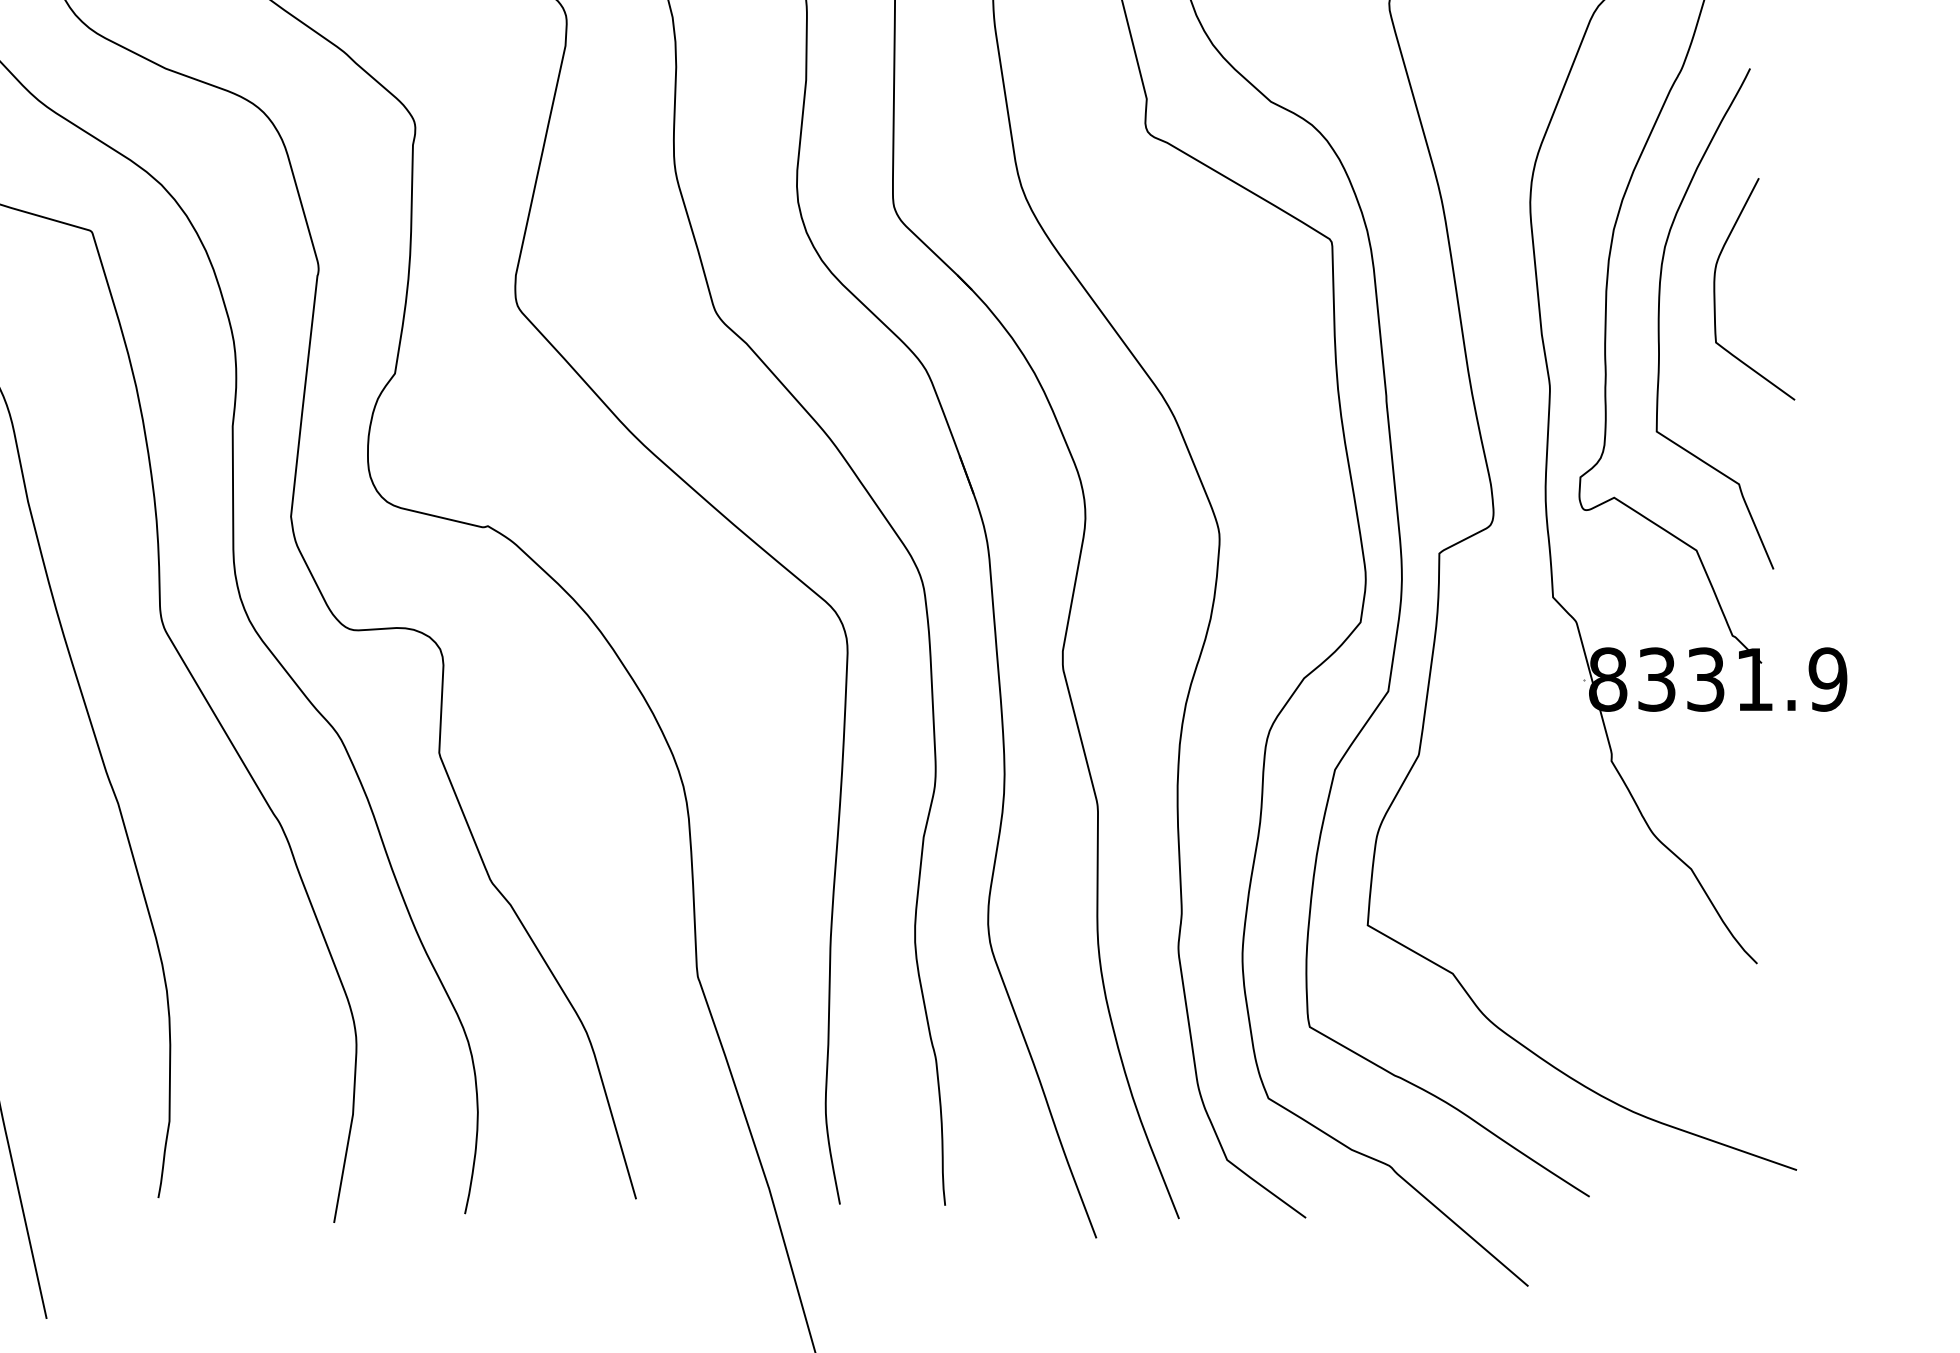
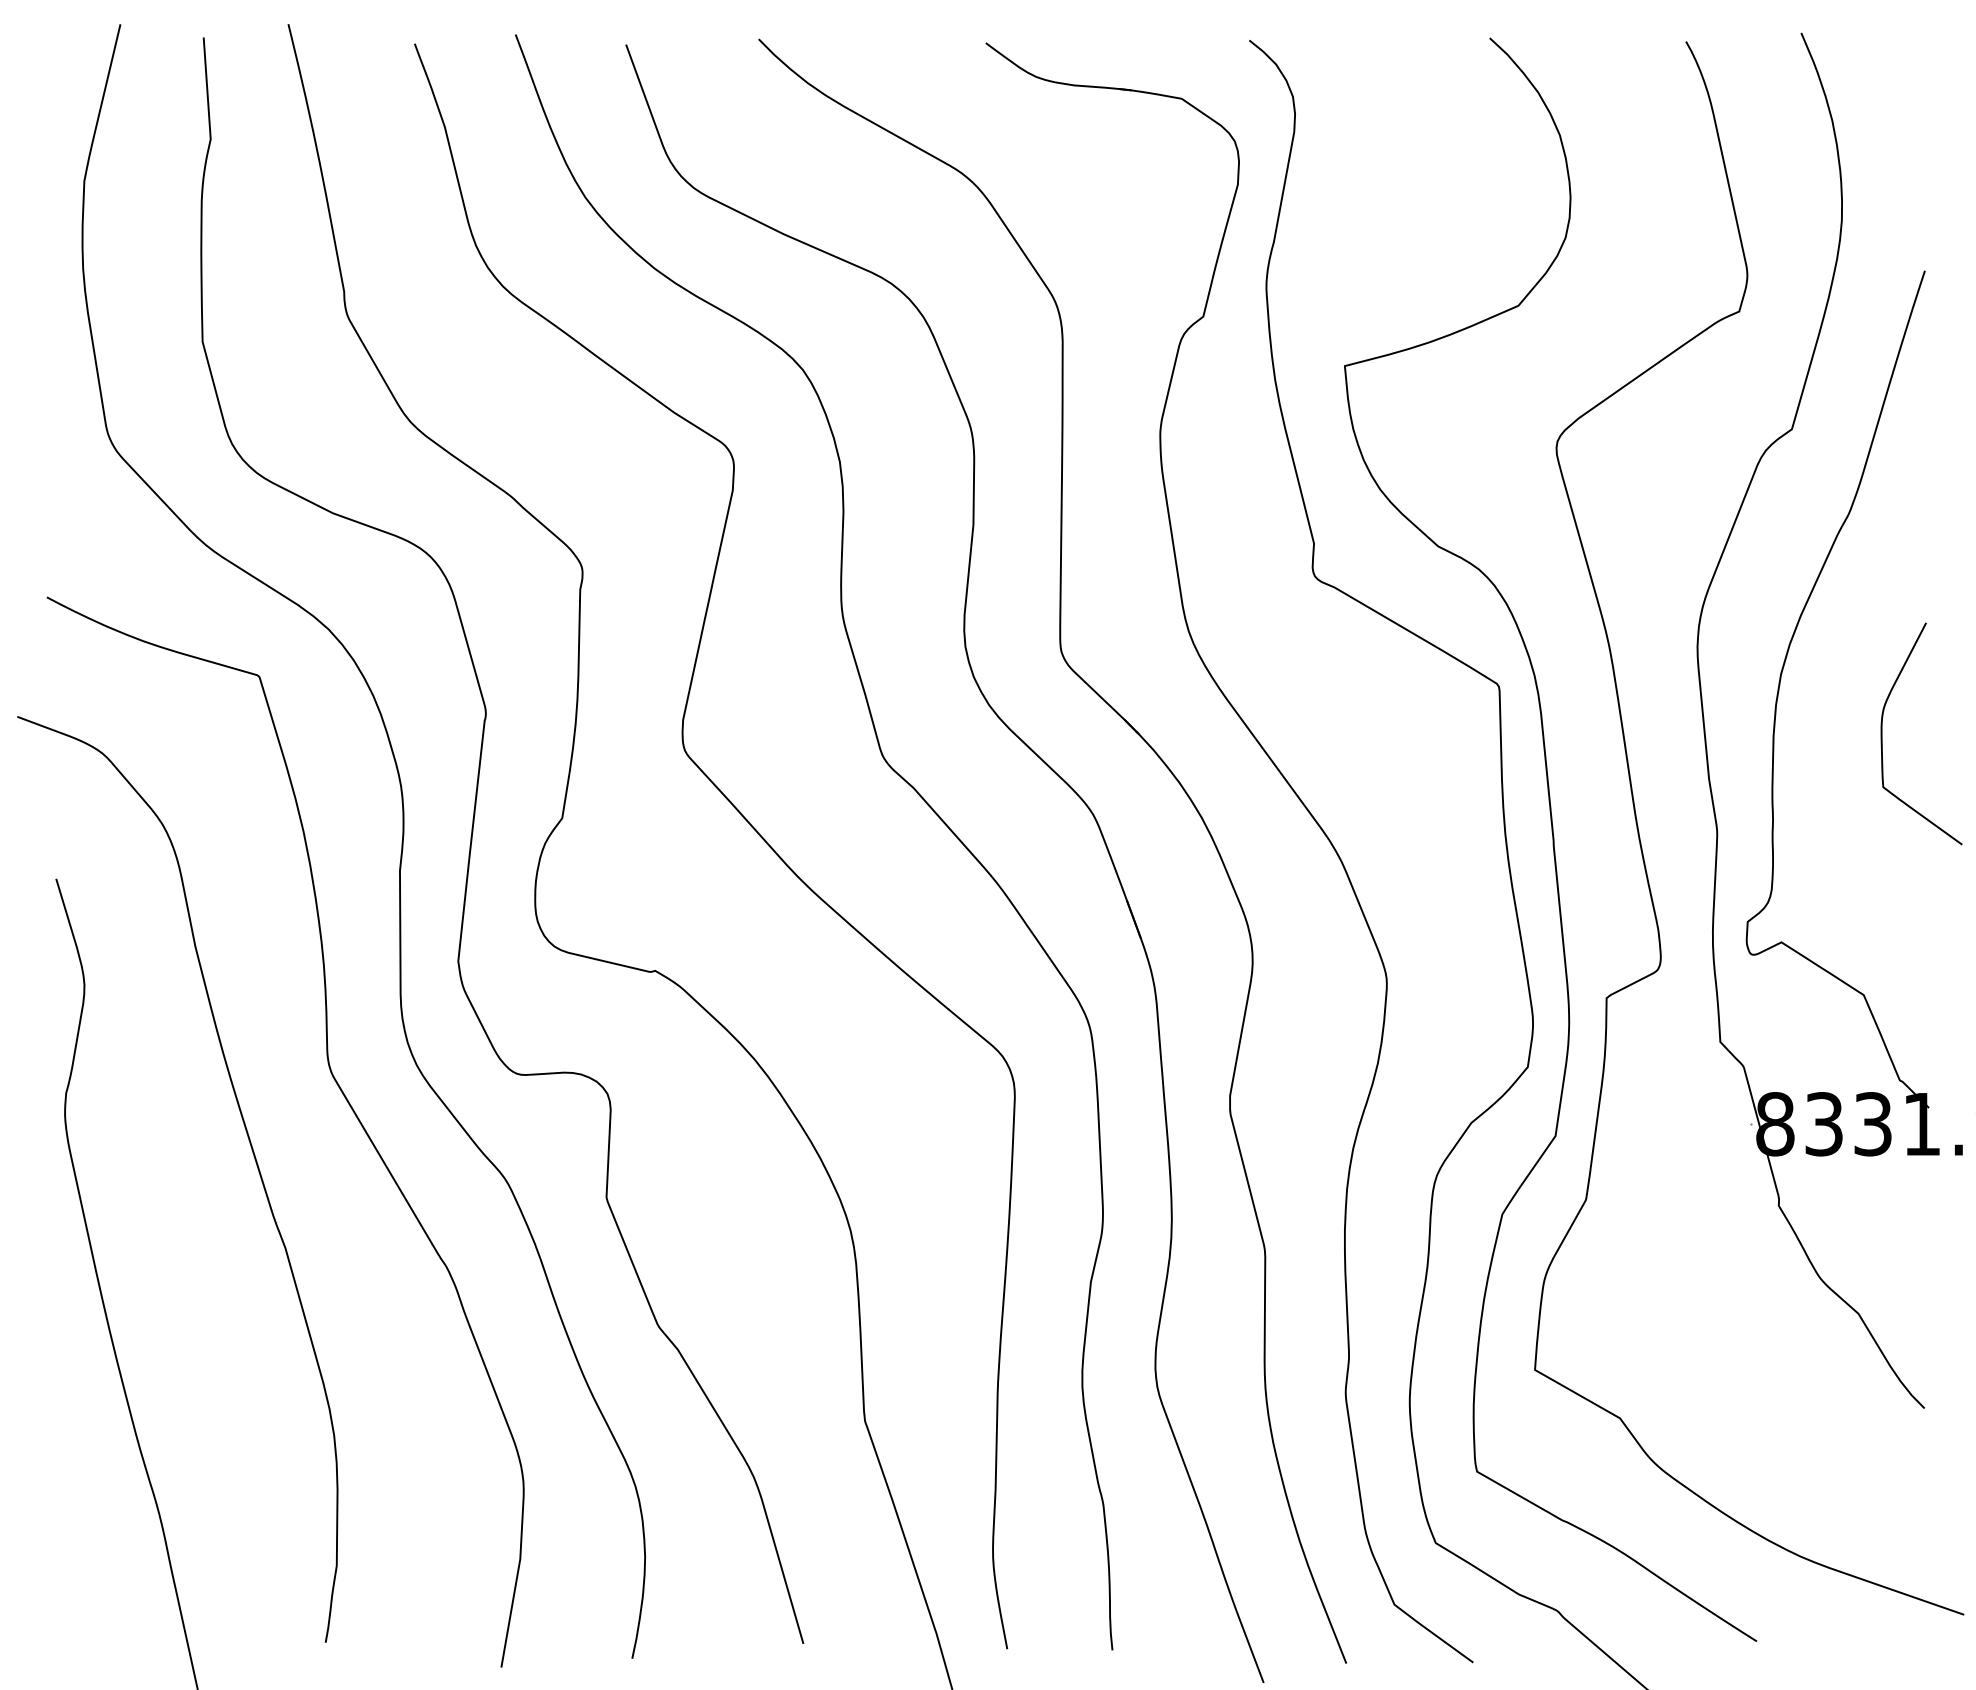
curve: (1660, 308) -> (1827, 753), removed

